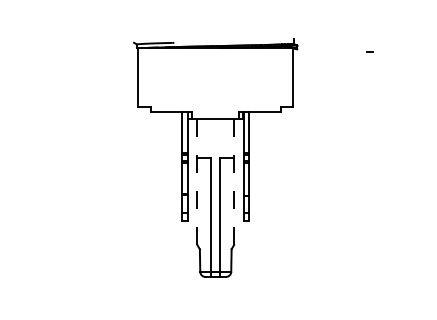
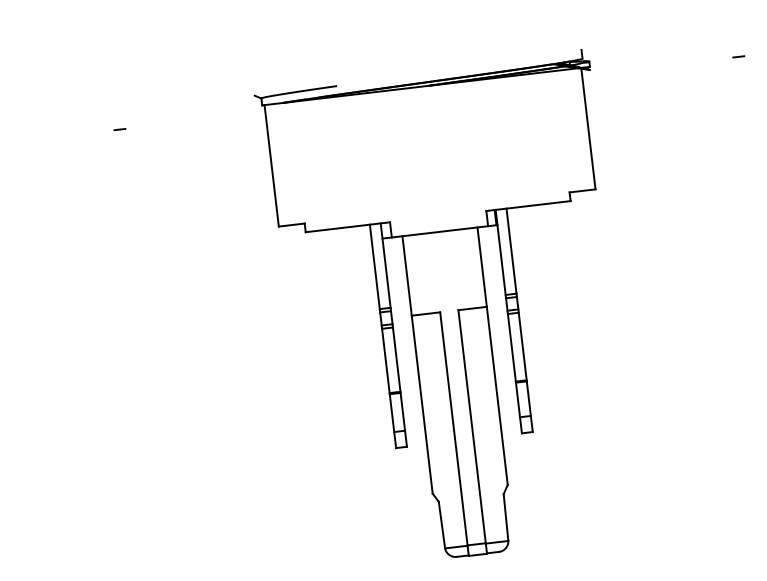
line: (66, 51) -> (118, 129), added
line: (197, 182) -> (417, 365), dashed -> solid
line: (234, 182) -> (493, 356), dashed -> solid

